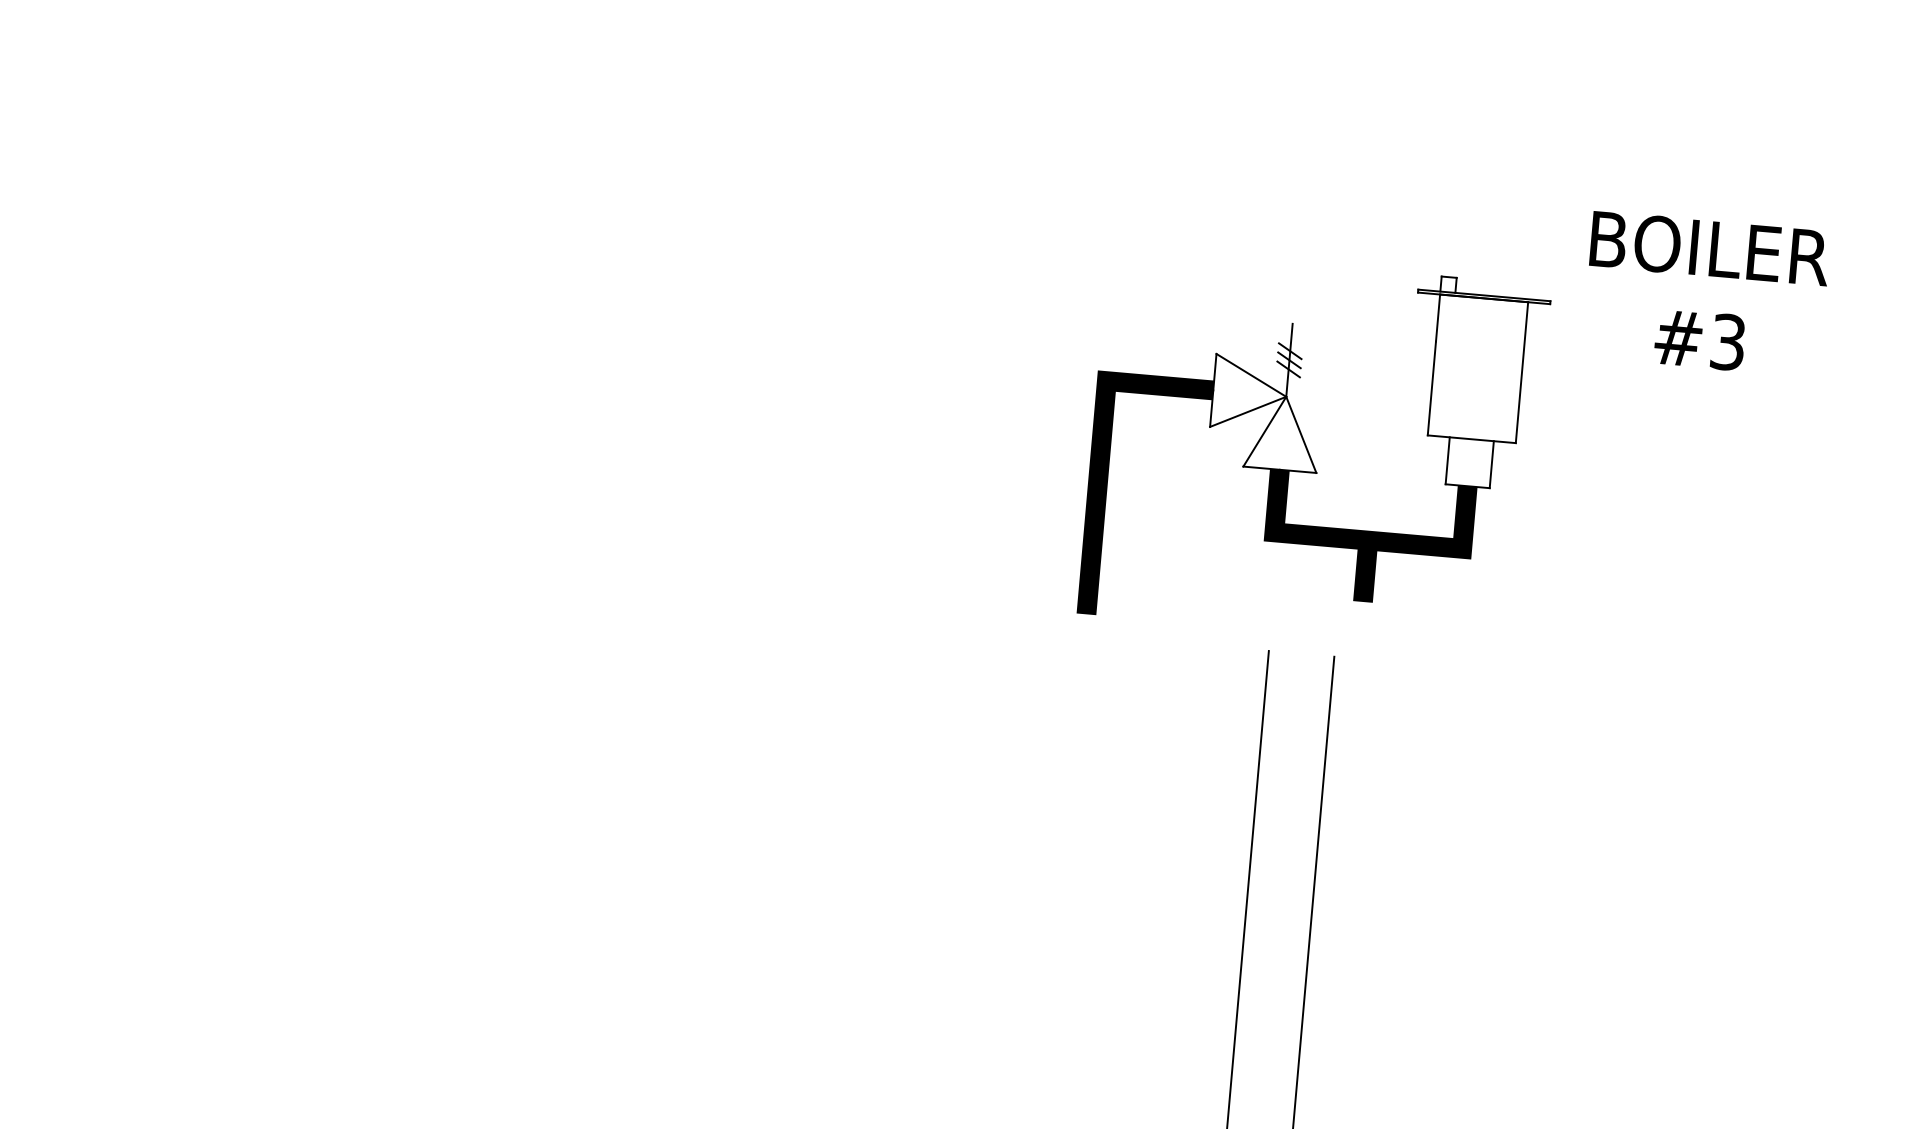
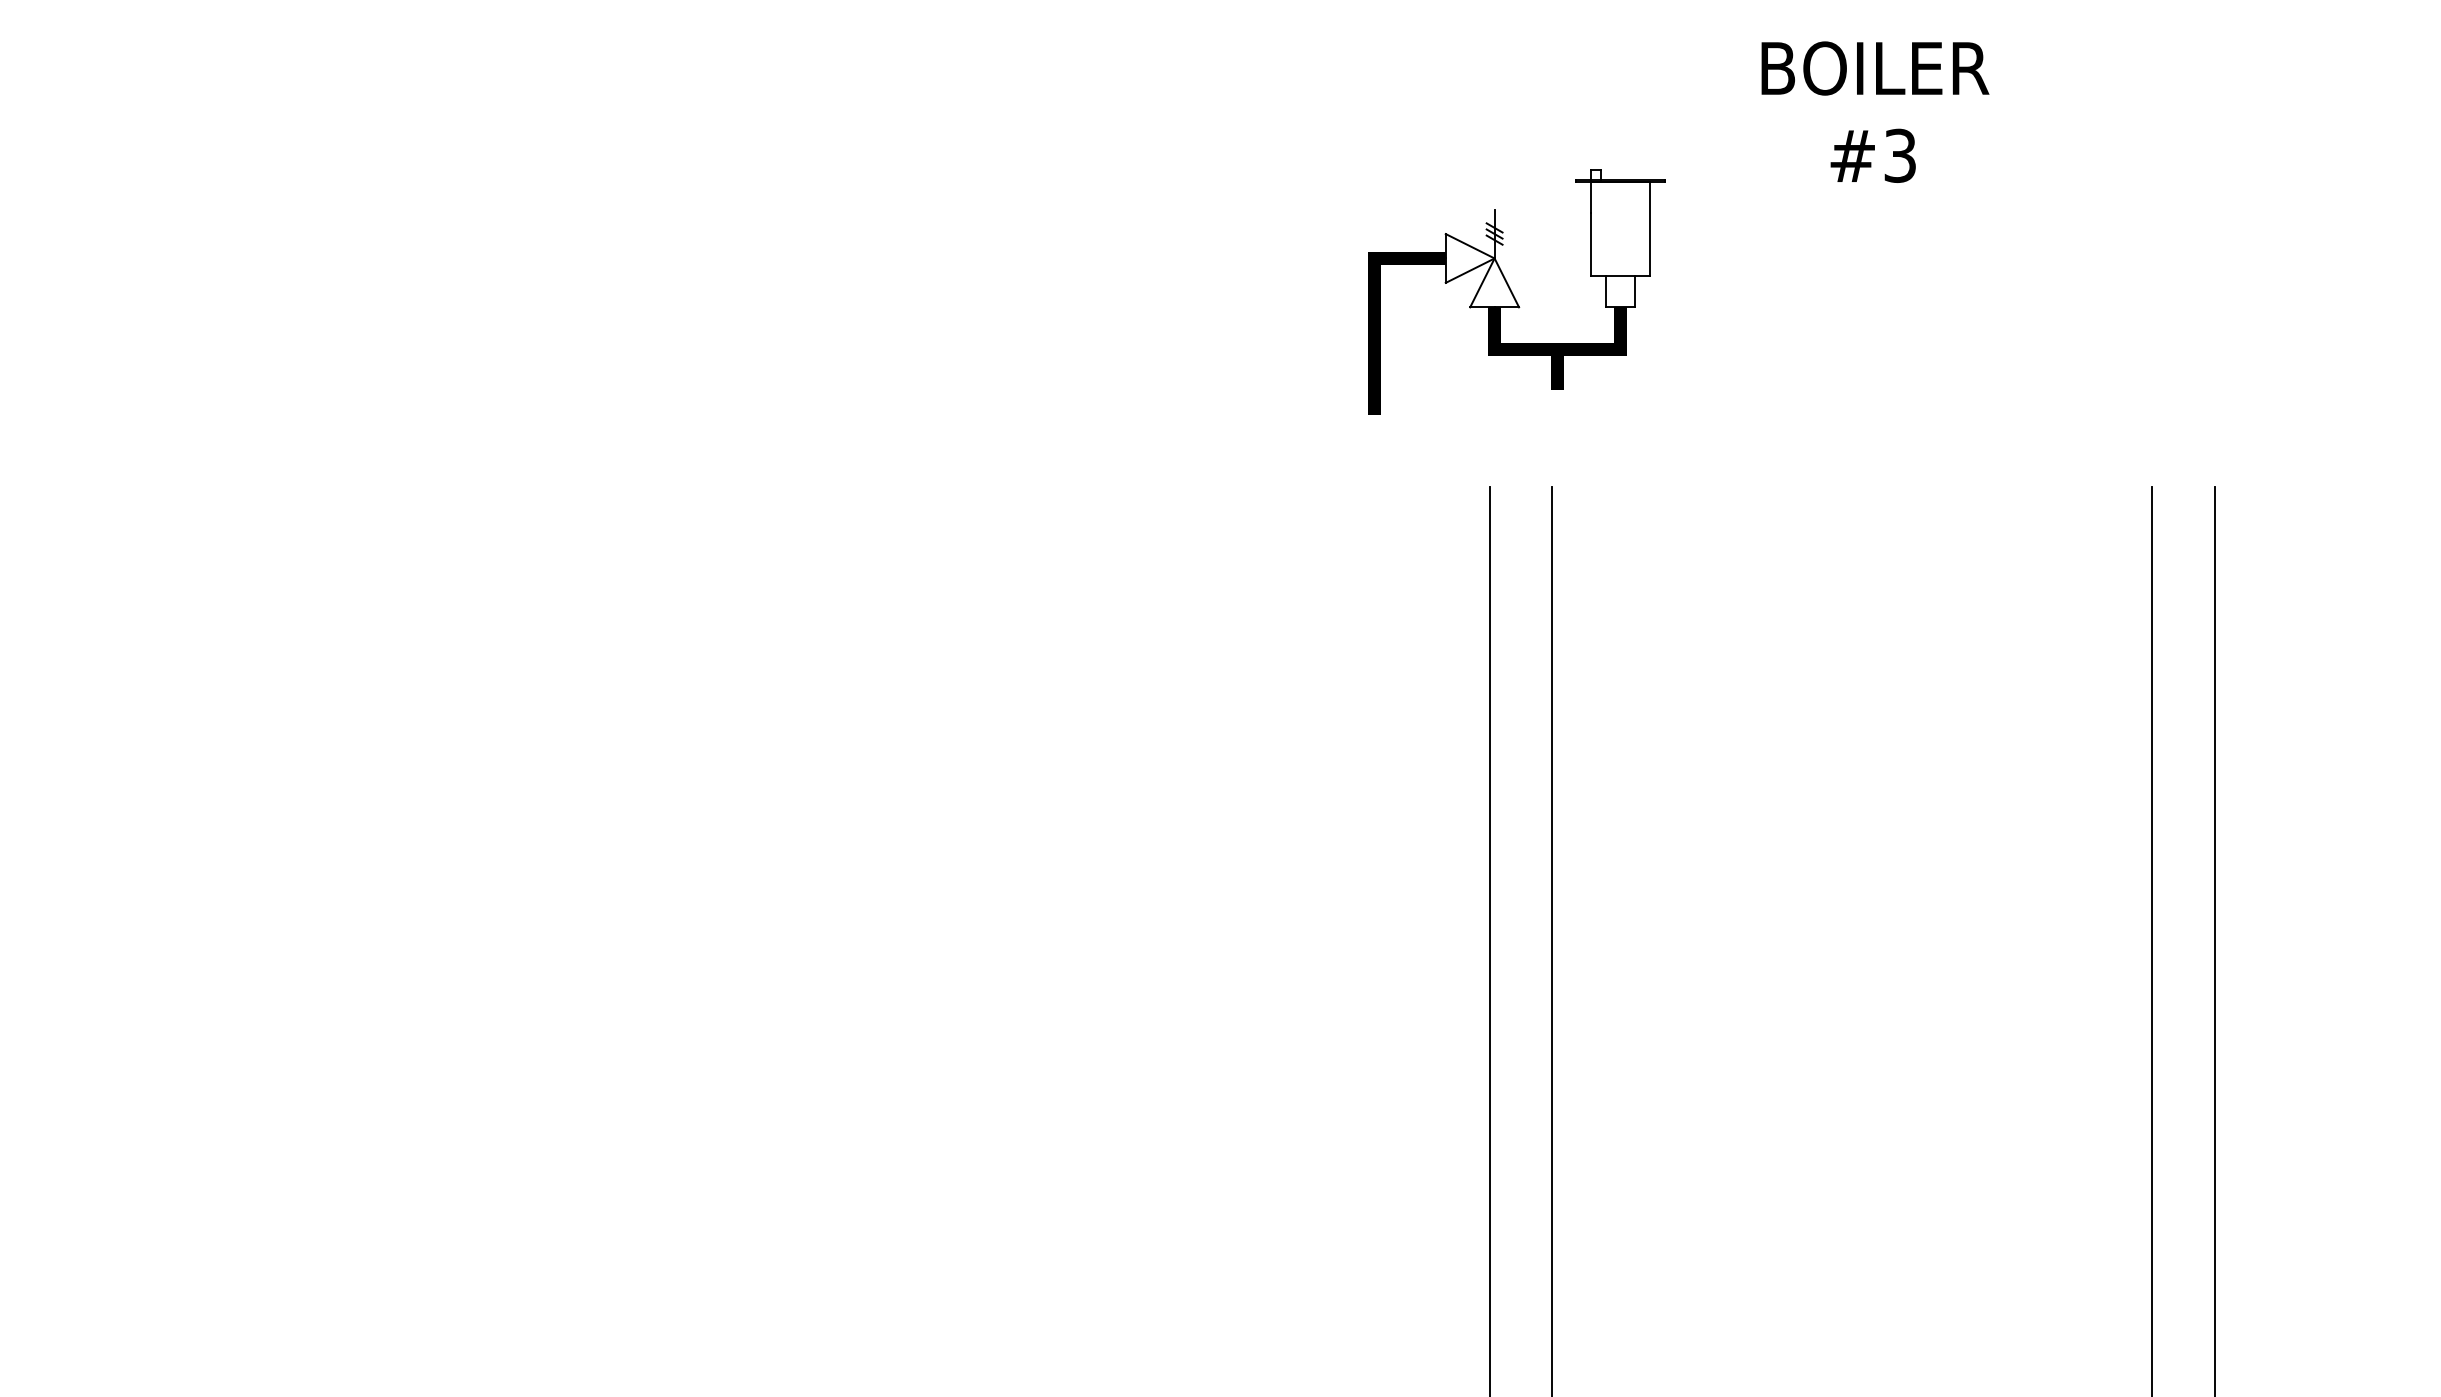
part: (1314, 448) -> (1516, 291), size x0.7

